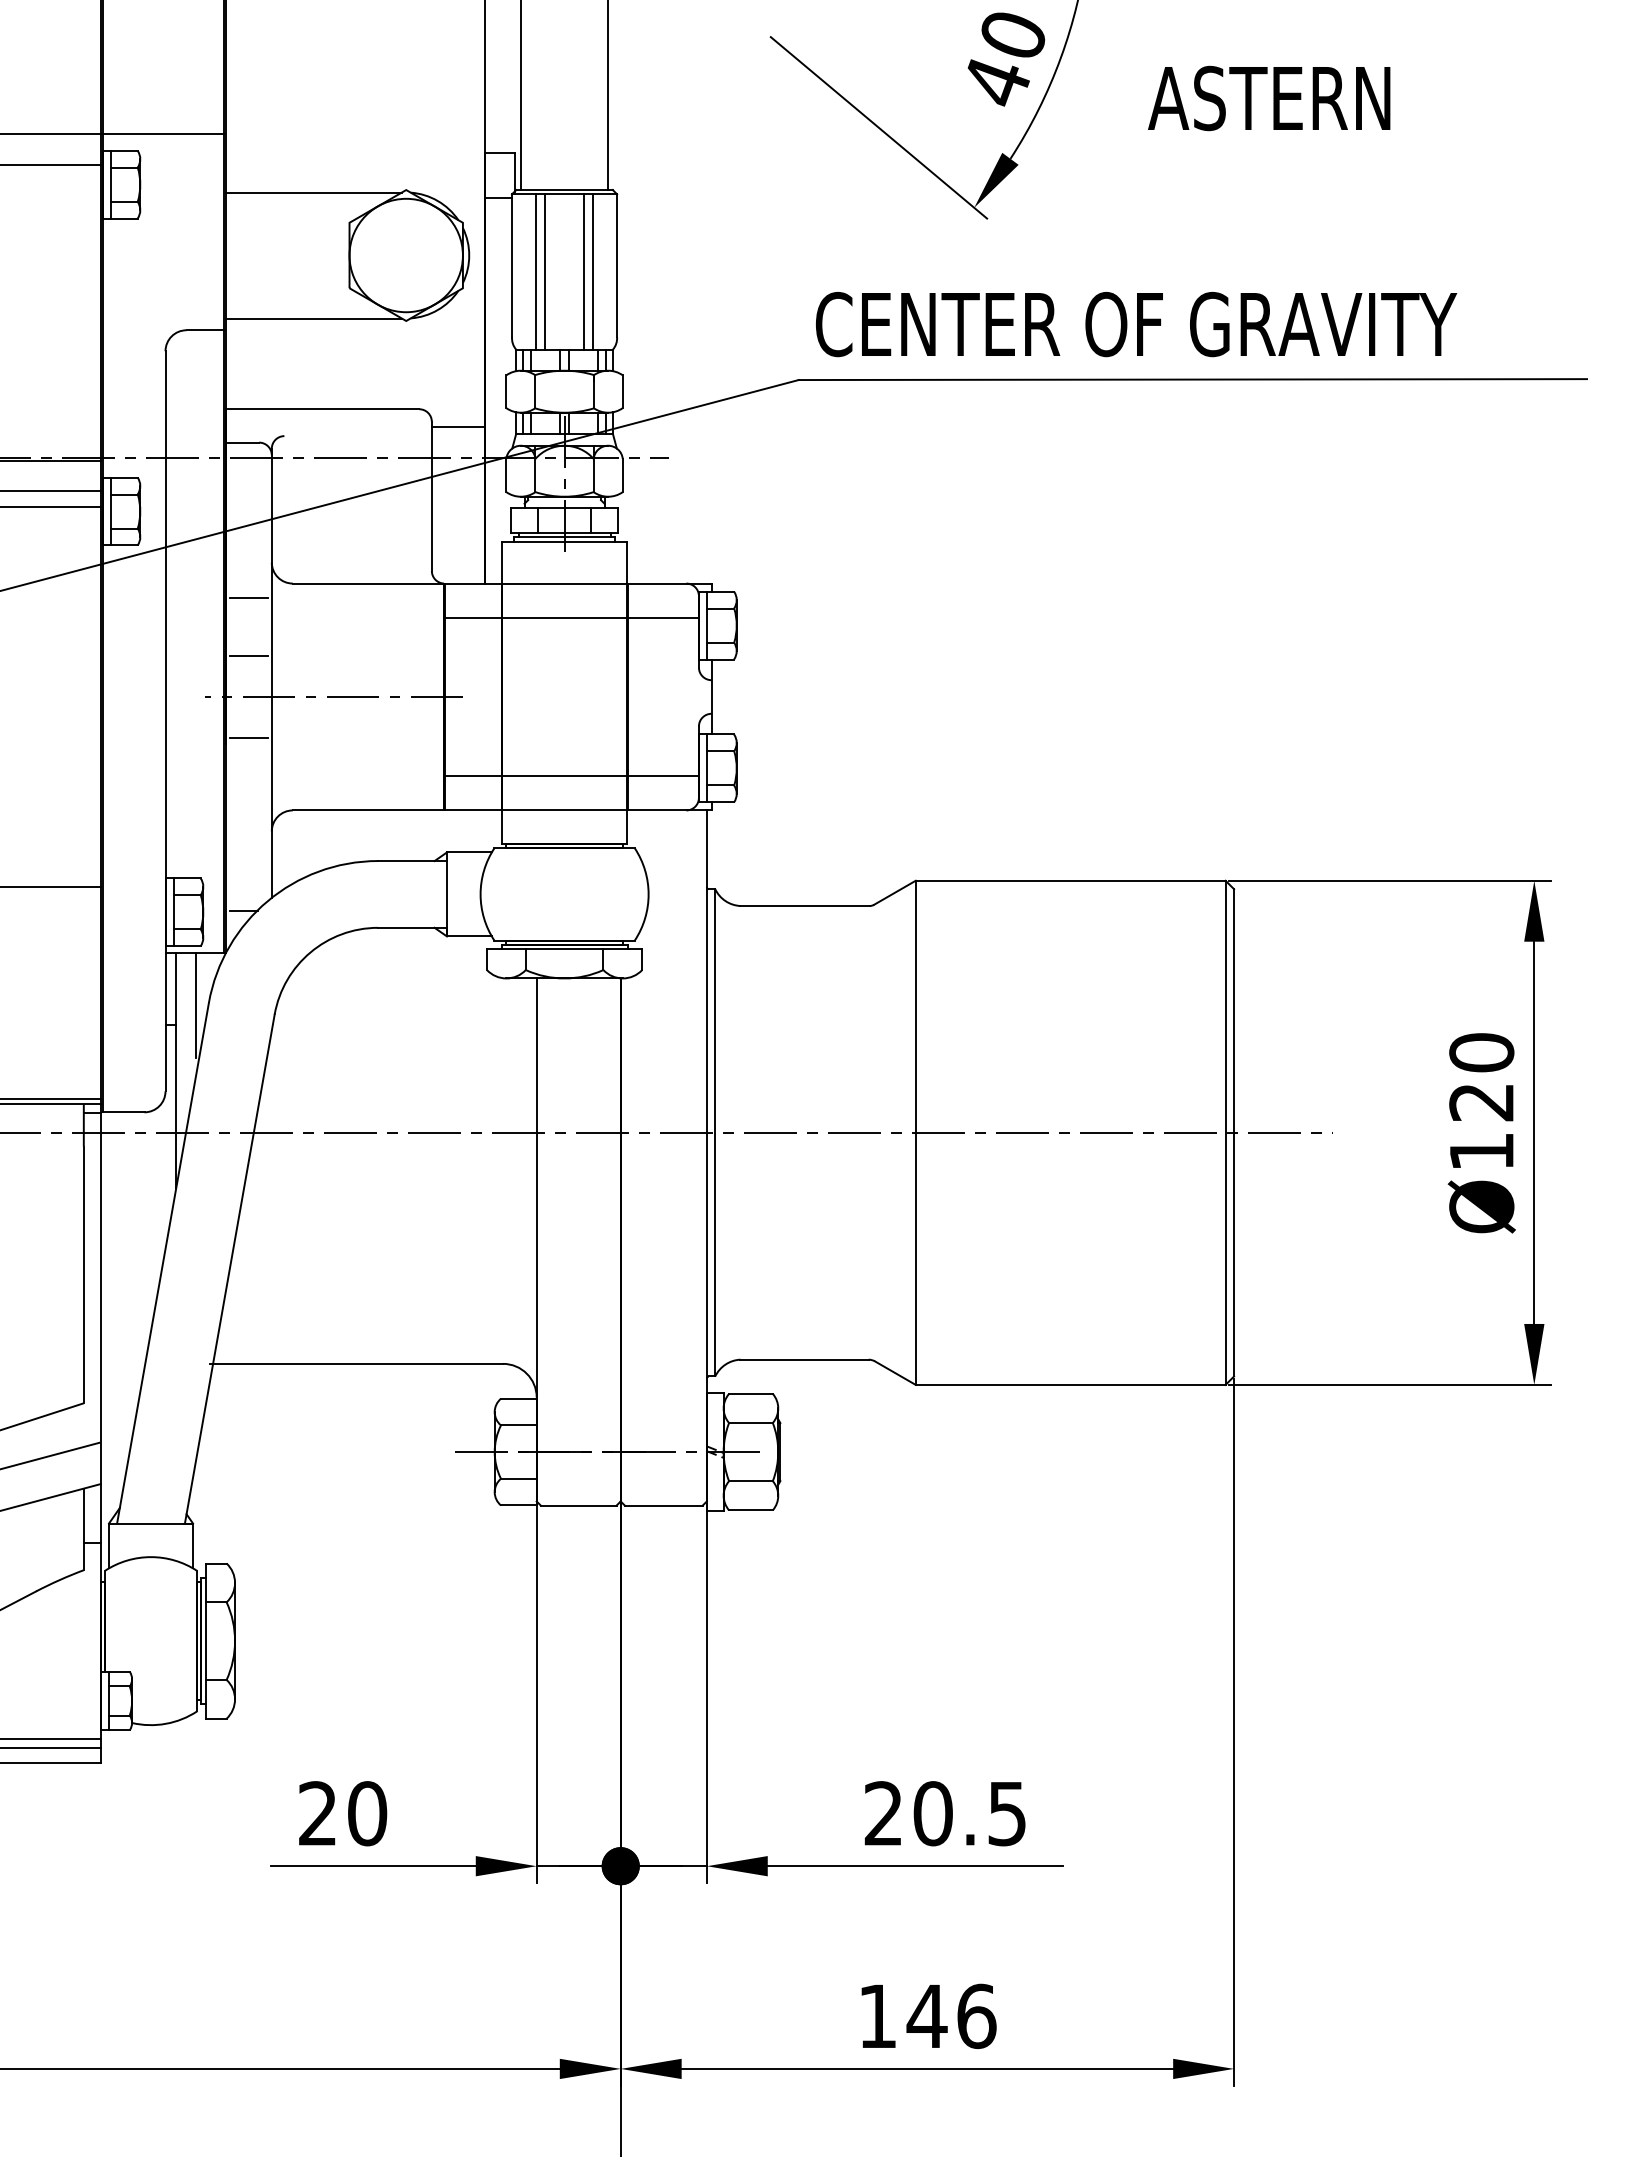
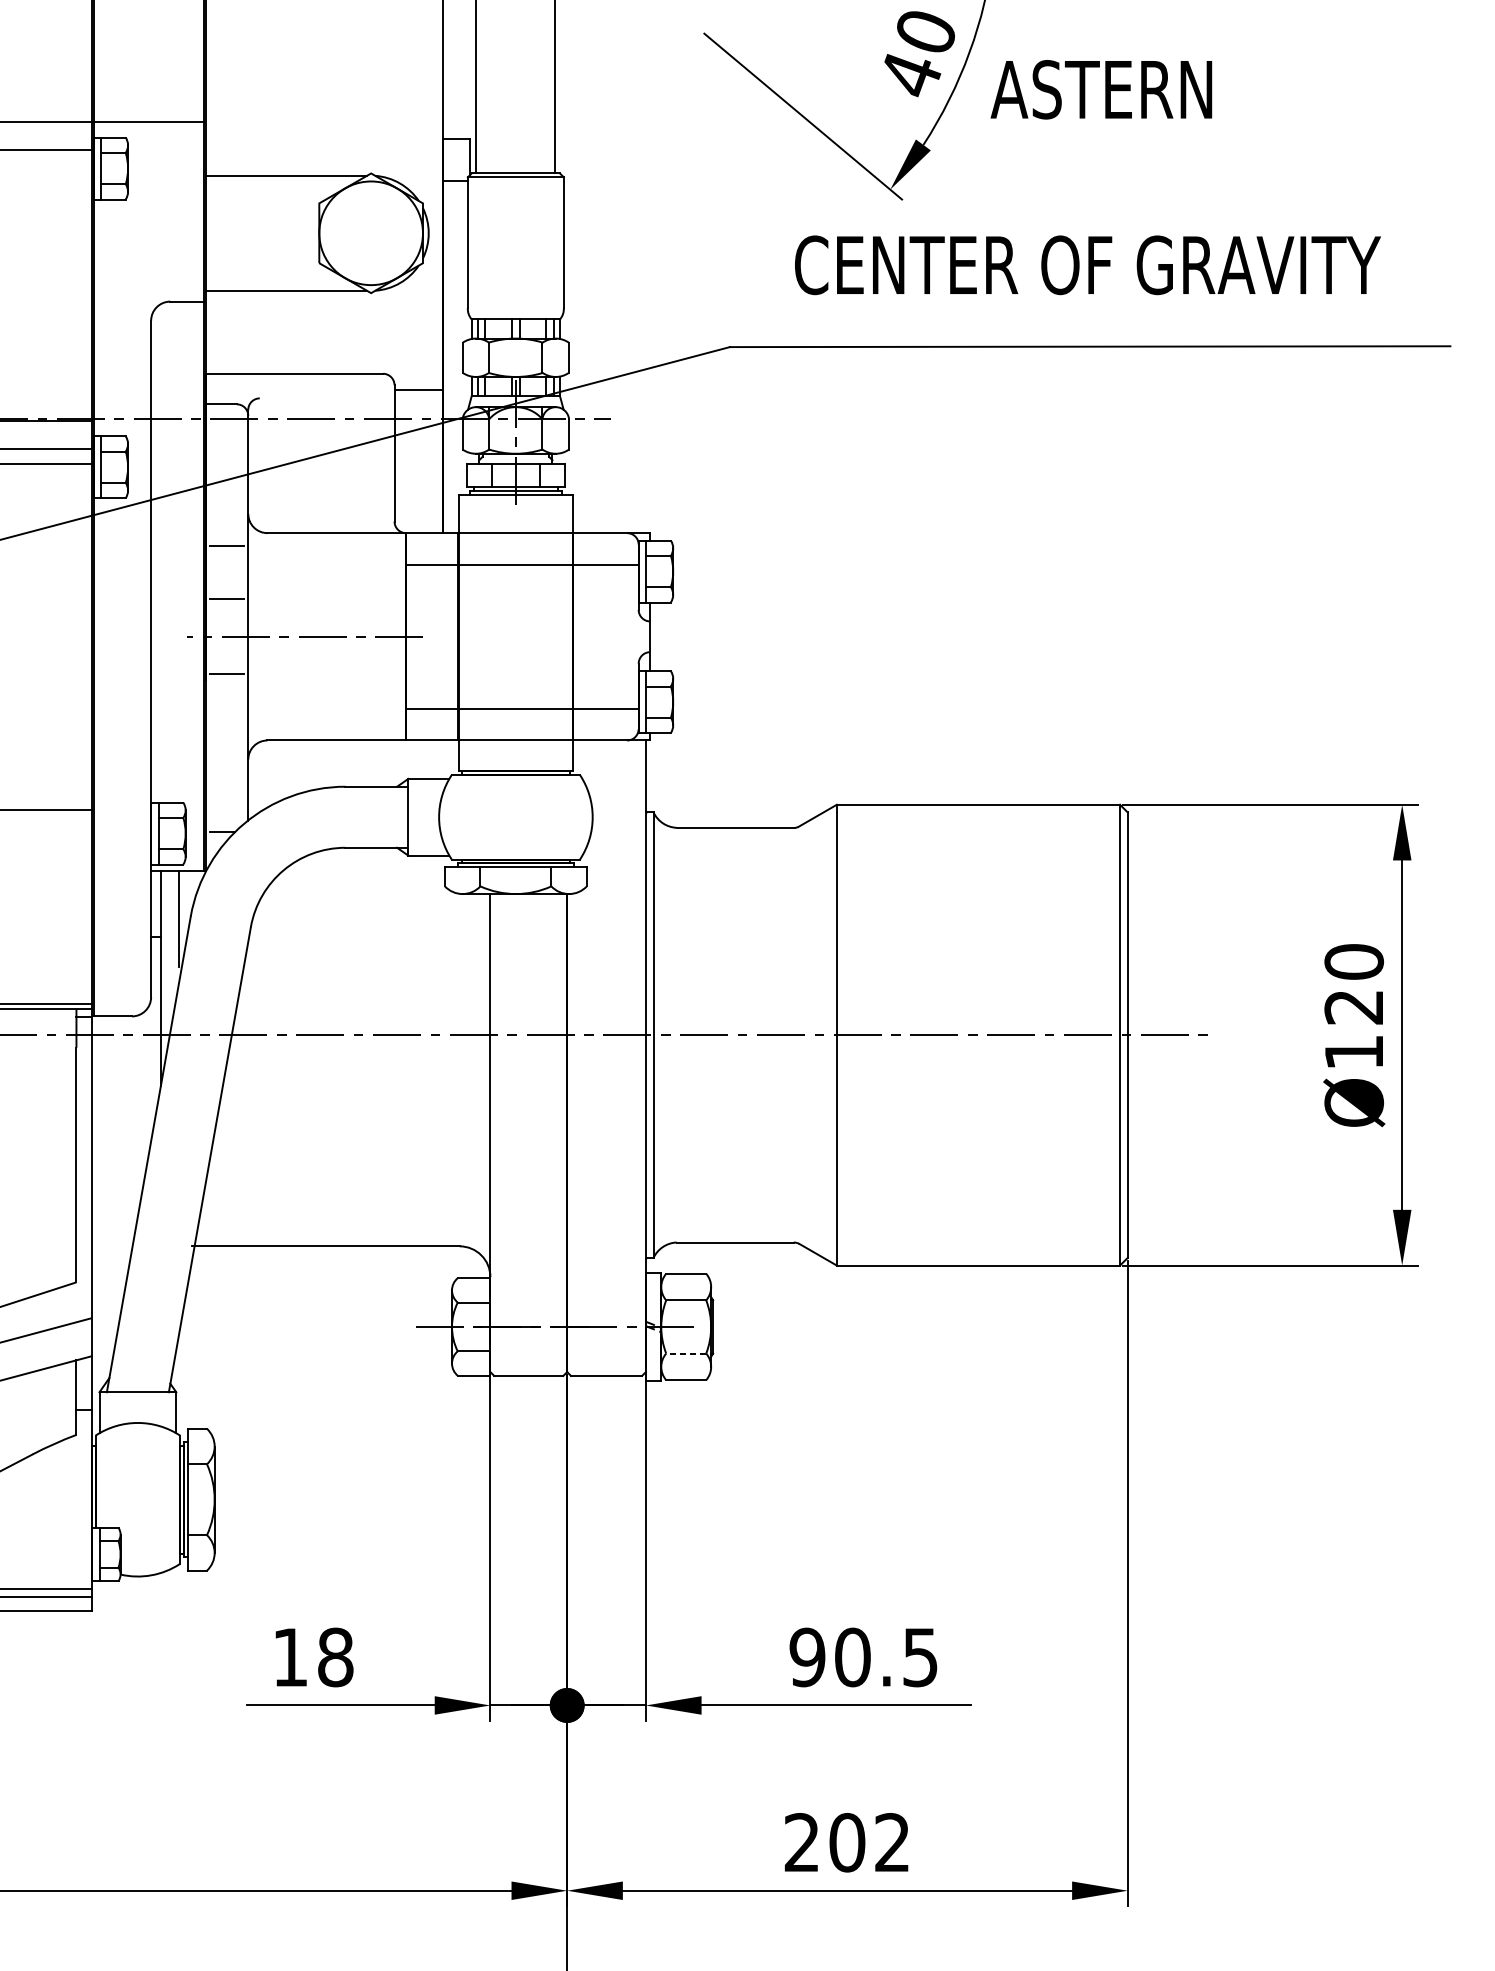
text: (1269, 98) -> (1101, 89), moved
line: (536, 271) -> (490, 247), removed
line: (544, 271) -> (497, 247), removed
line: (584, 271) -> (534, 247), removed
line: (592, 271) -> (541, 247), removed
text: (1136, 324) -> (1087, 265), moved
line: (750, 1481) -> (685, 1353), solid -> dashed
text: (343, 1813) -> (313, 1657), 20 -> 18
text: (883, 1813) -> (807, 1657), 20.5 -> 90.5
text: (927, 2016) -> (847, 1842), 146 -> 202

